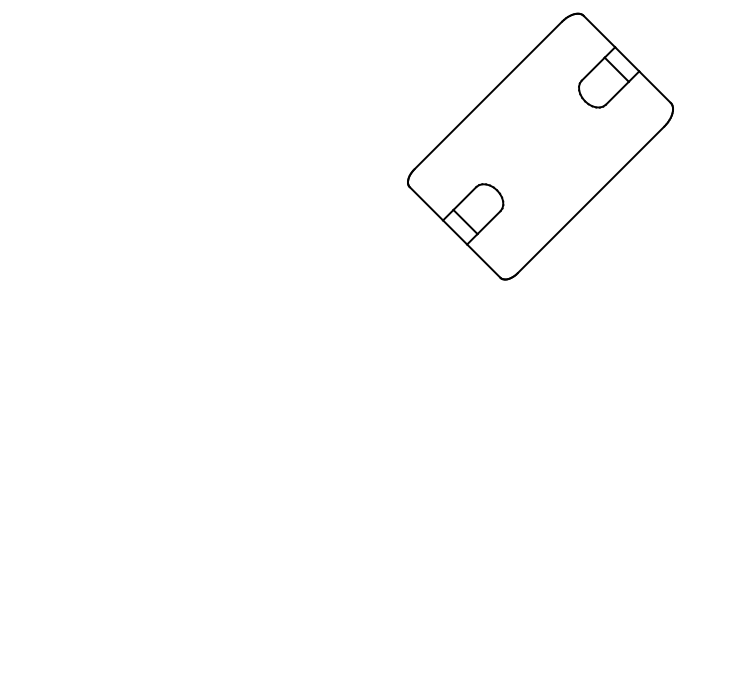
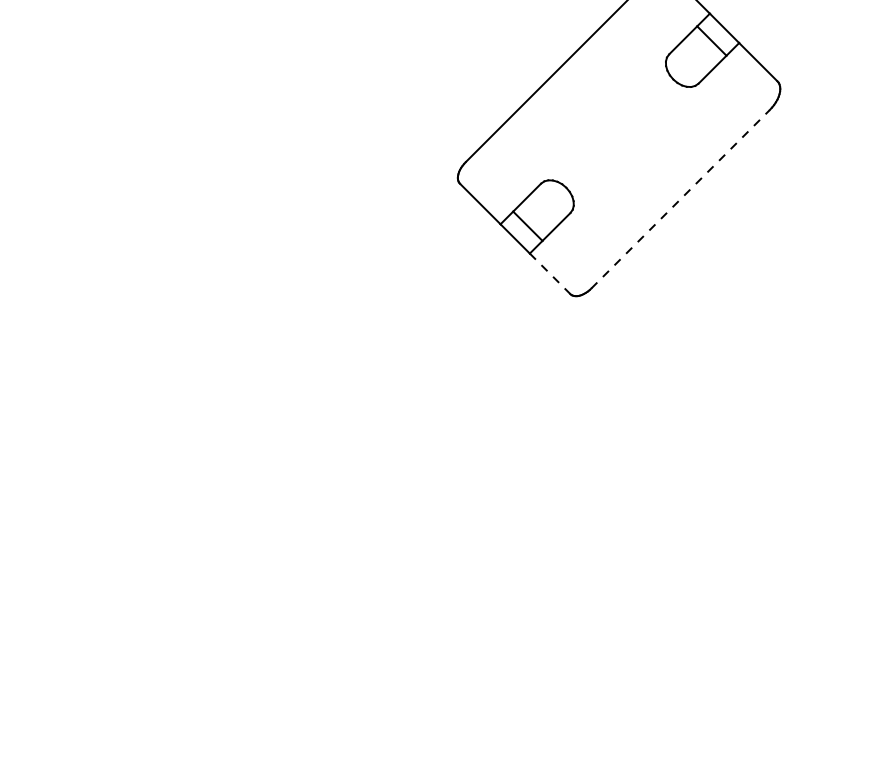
line: (591, 199) -> (681, 198), solid -> dashed
line: (483, 261) -> (549, 274), solid -> dashed

